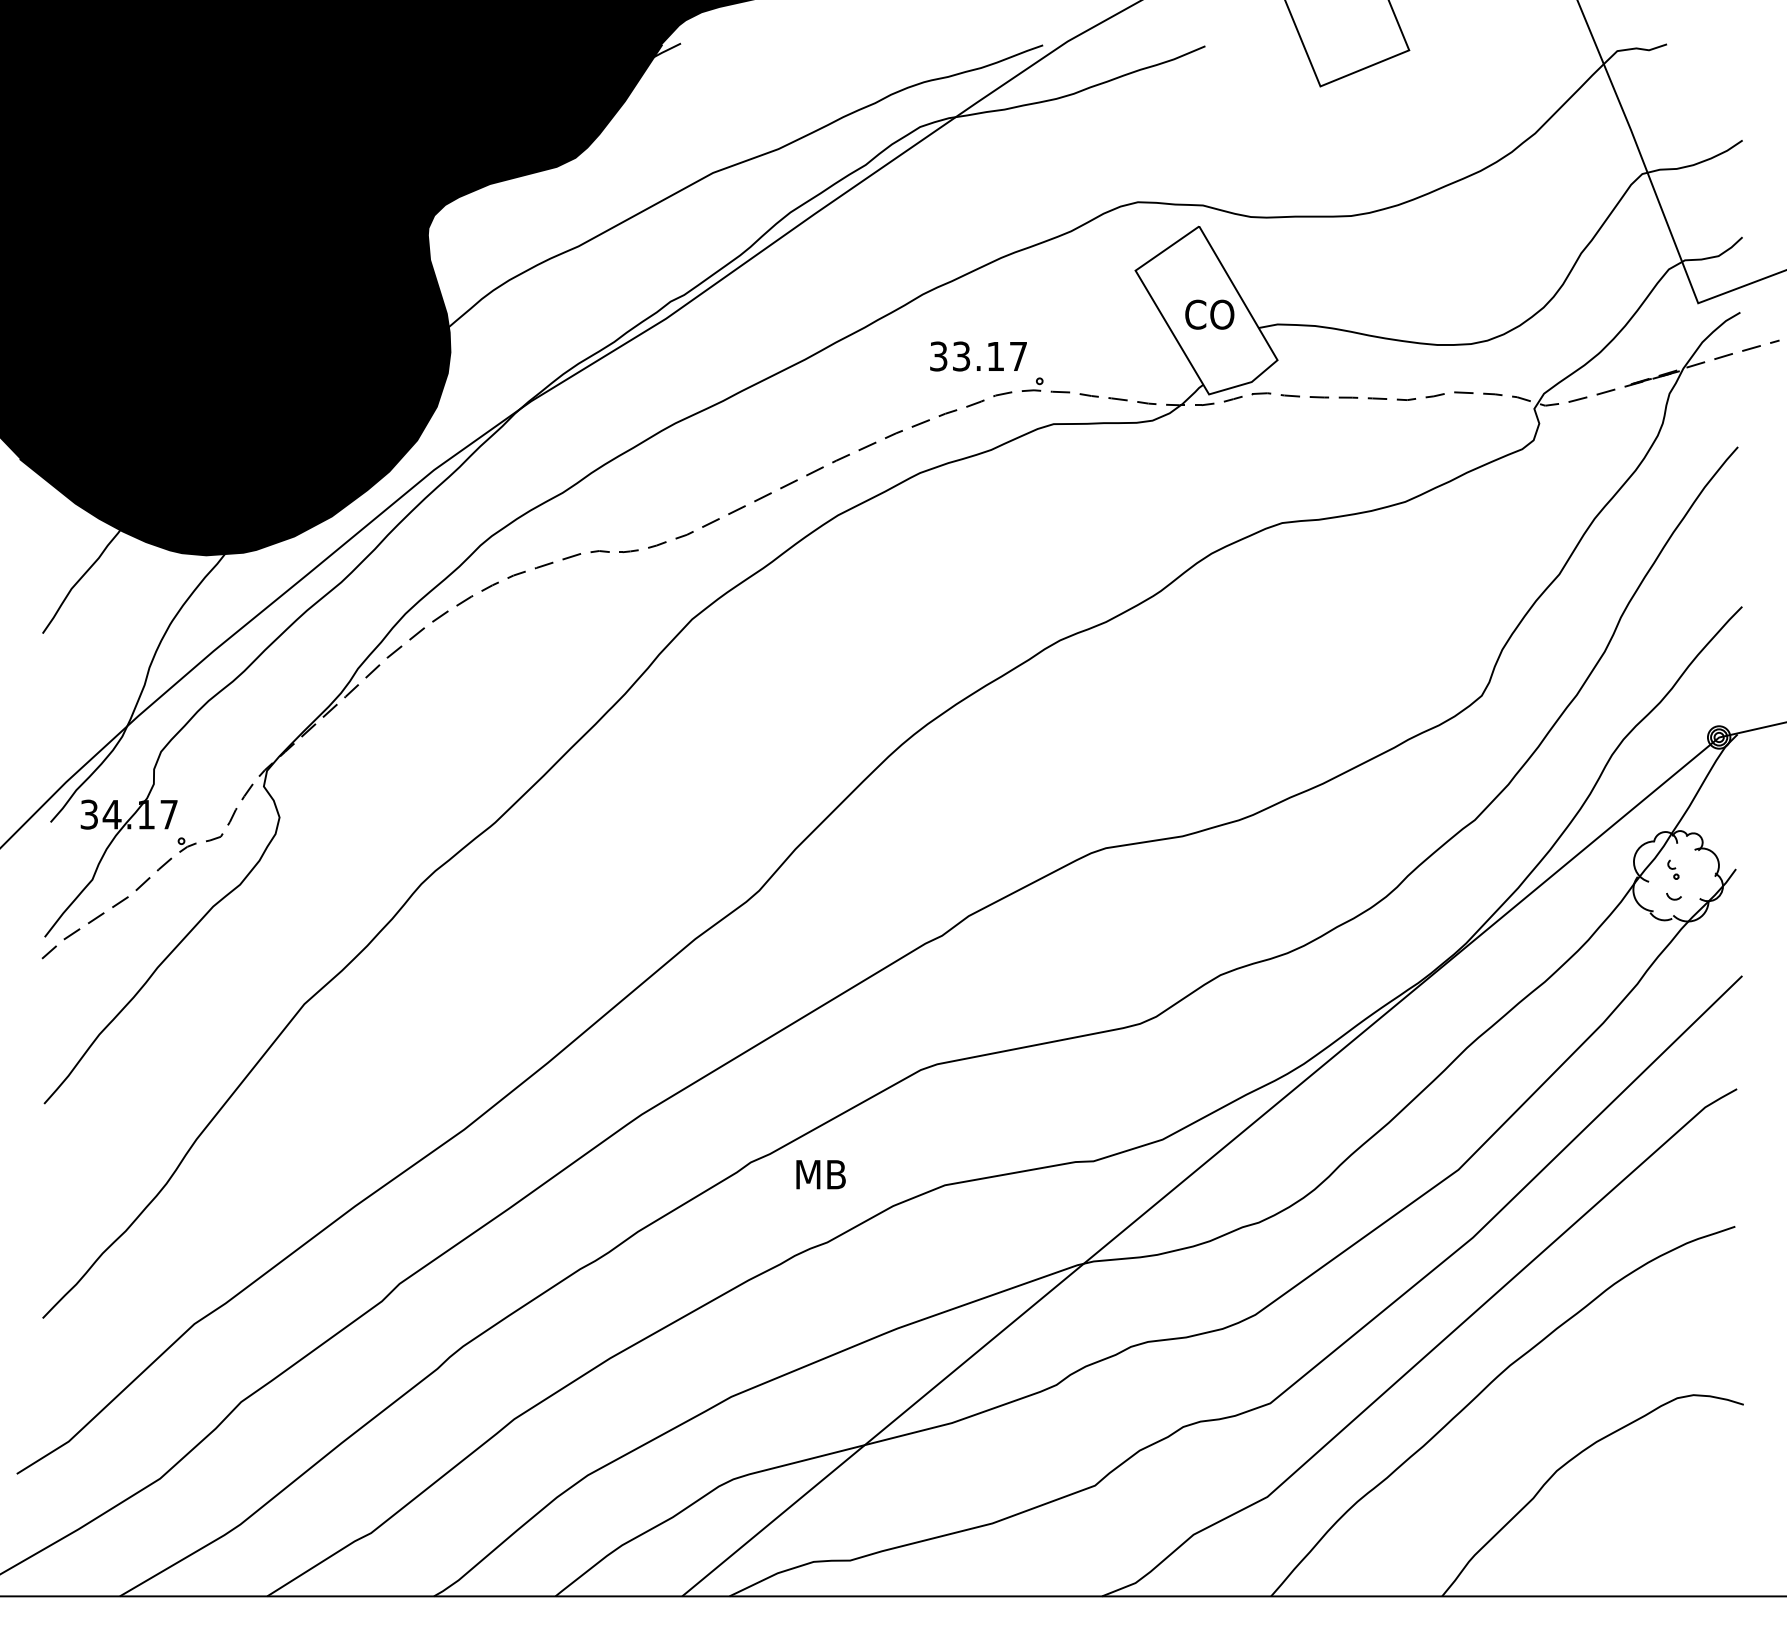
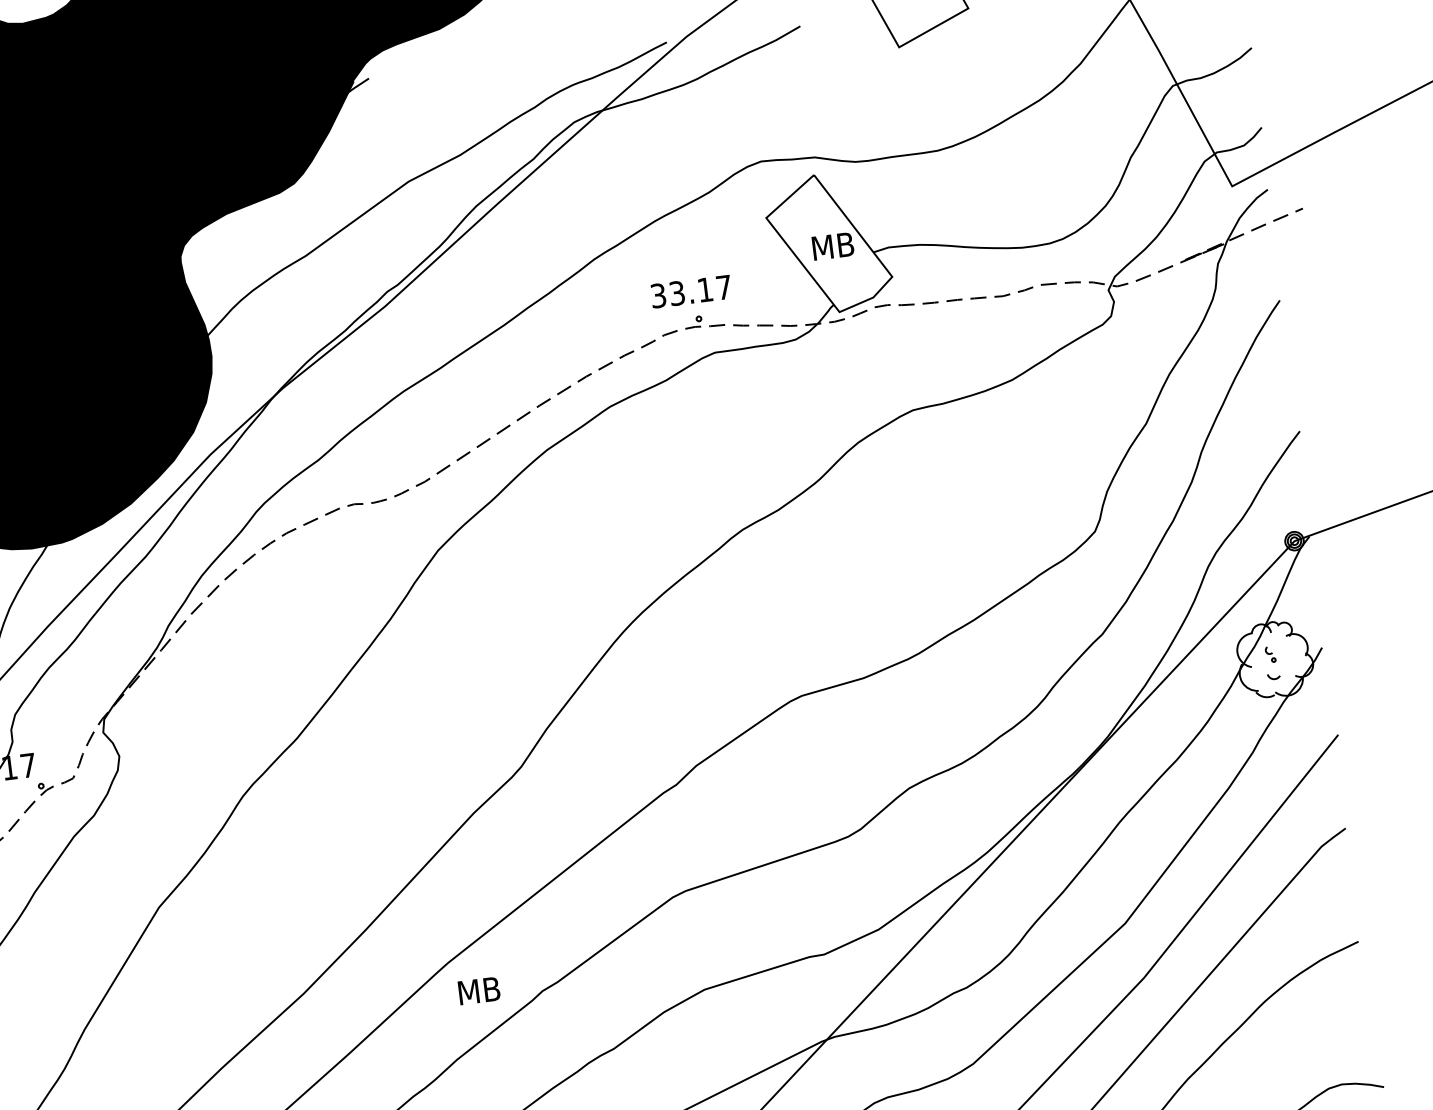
text: (1210, 314) -> (832, 246), CO -> MB
text: (978, 356) -> (691, 291), moved
text: (820, 1174) -> (478, 990), moved

